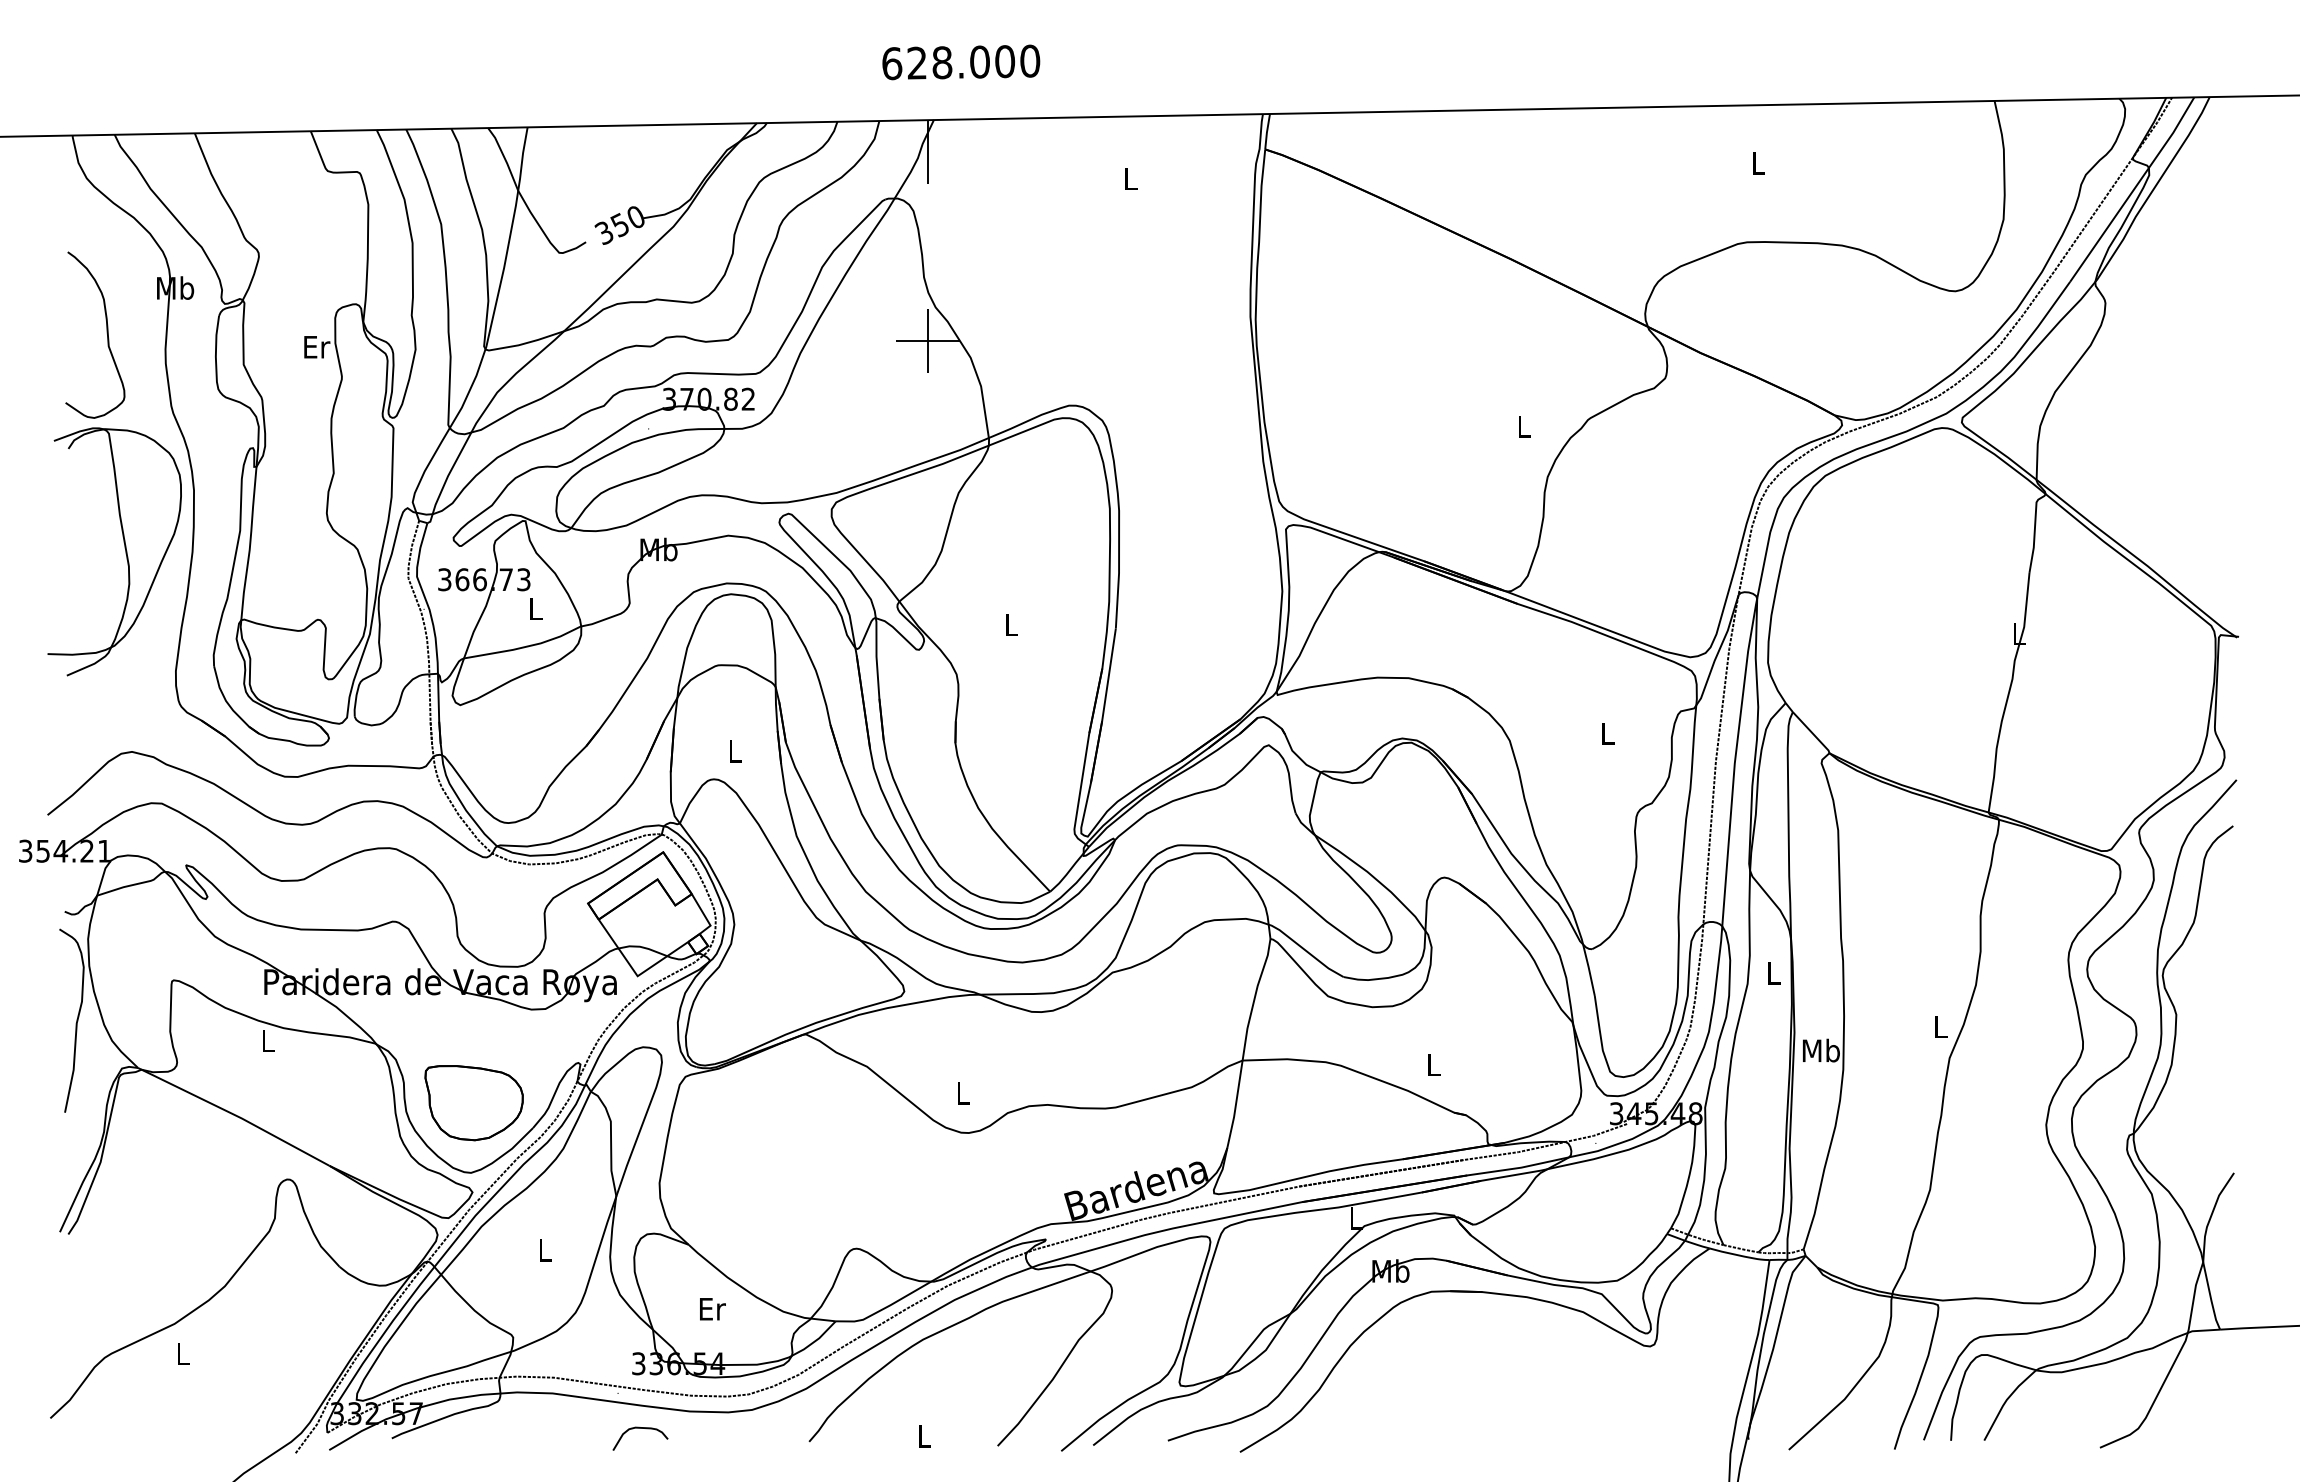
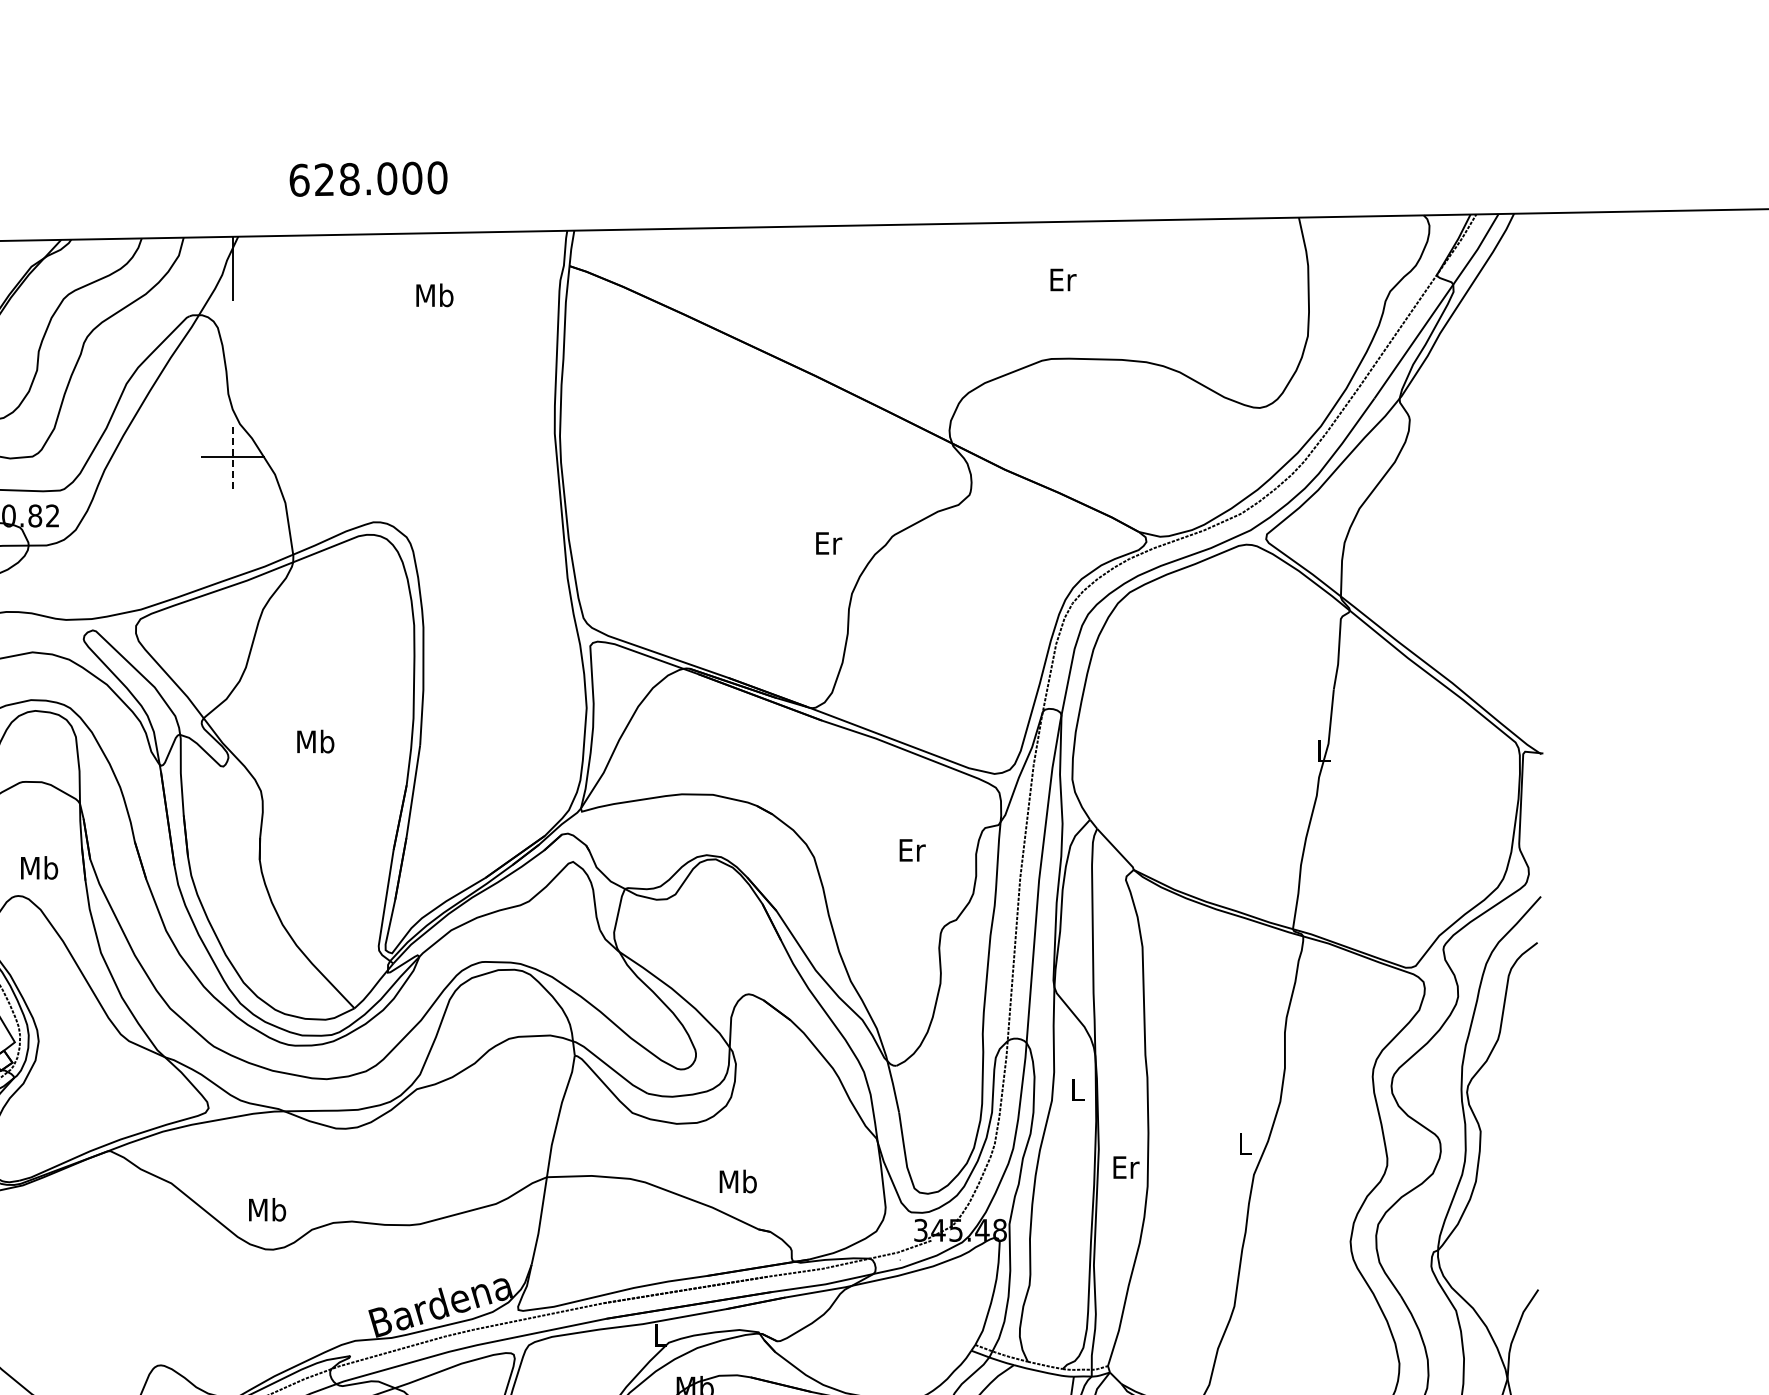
text: (961, 62) -> (368, 179), moved
text: (1759, 163) -> (1063, 280), L -> Er
text: (1130, 178) -> (434, 295), L -> Mb
line: (928, 340) -> (232, 457), solid -> dashed
text: (1524, 426) -> (828, 543), L -> Er
text: (1011, 624) -> (315, 741), L -> Mb
text: (1608, 733) -> (912, 850), L -> Er
text: (734, 751) -> (38, 868), L -> Mb
text: (1820, 1050) -> (1124, 1167), Mb -> Er
text: (1433, 1064) -> (737, 1181), L -> Mb
text: (962, 1092) -> (266, 1209), L -> Mb

